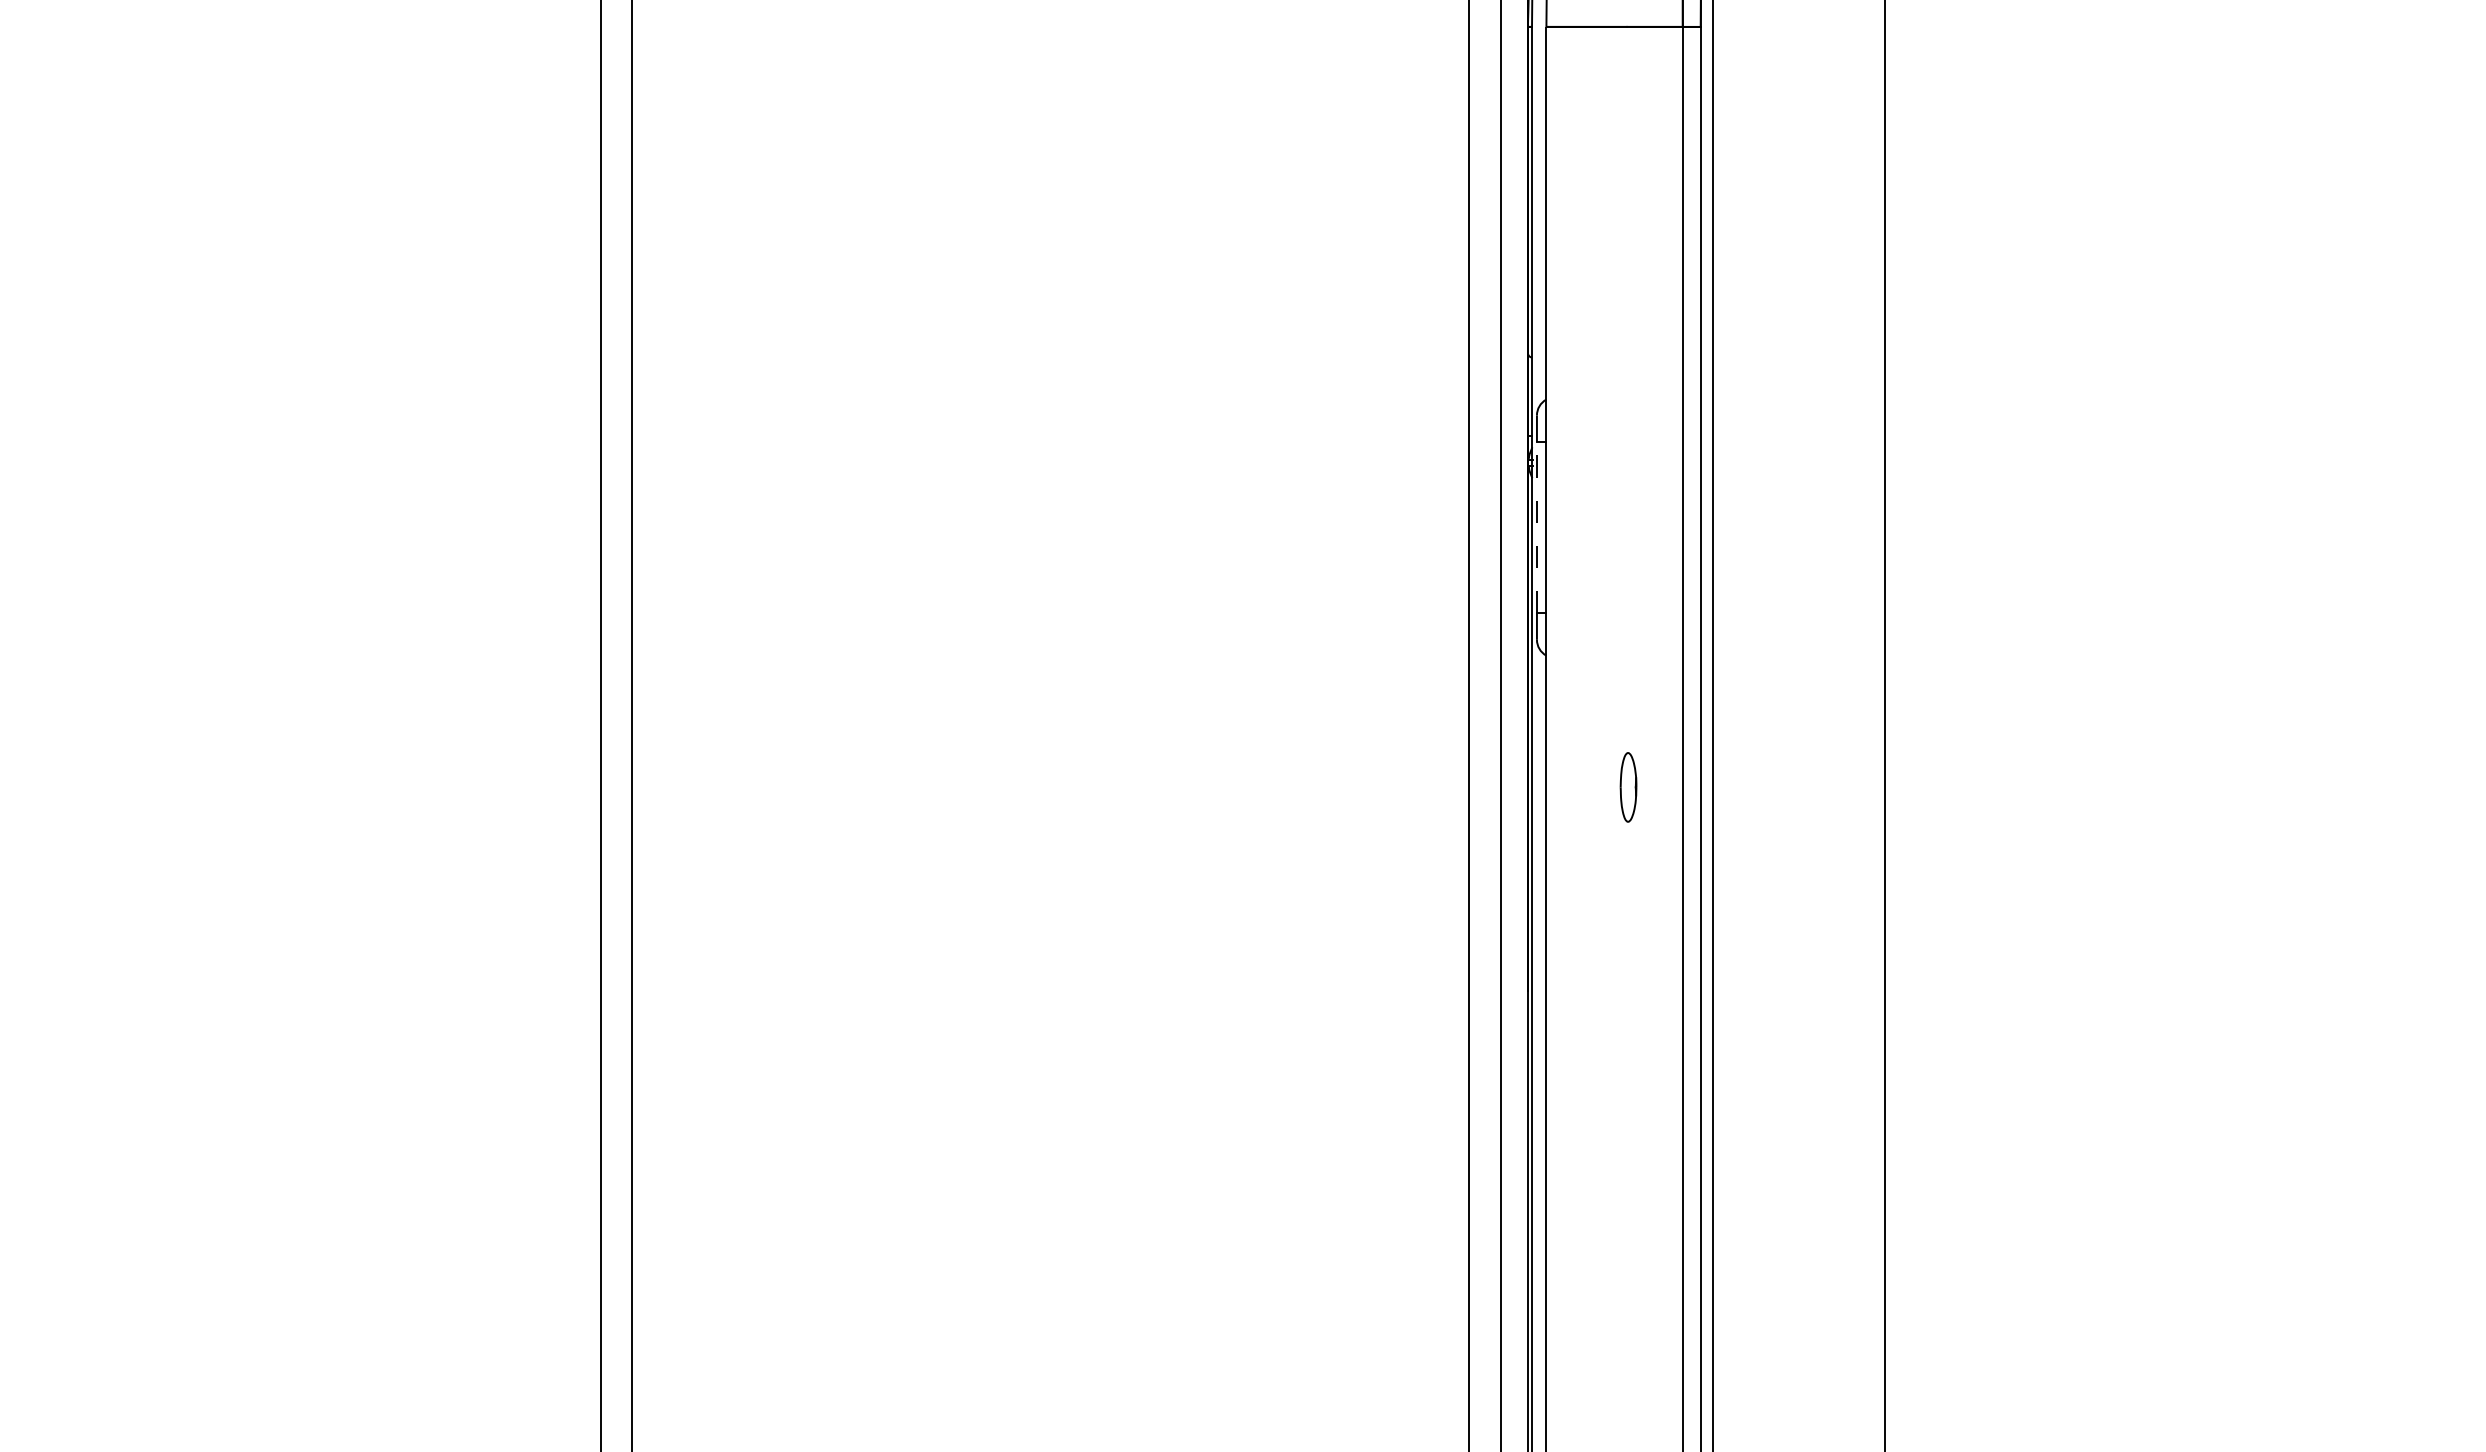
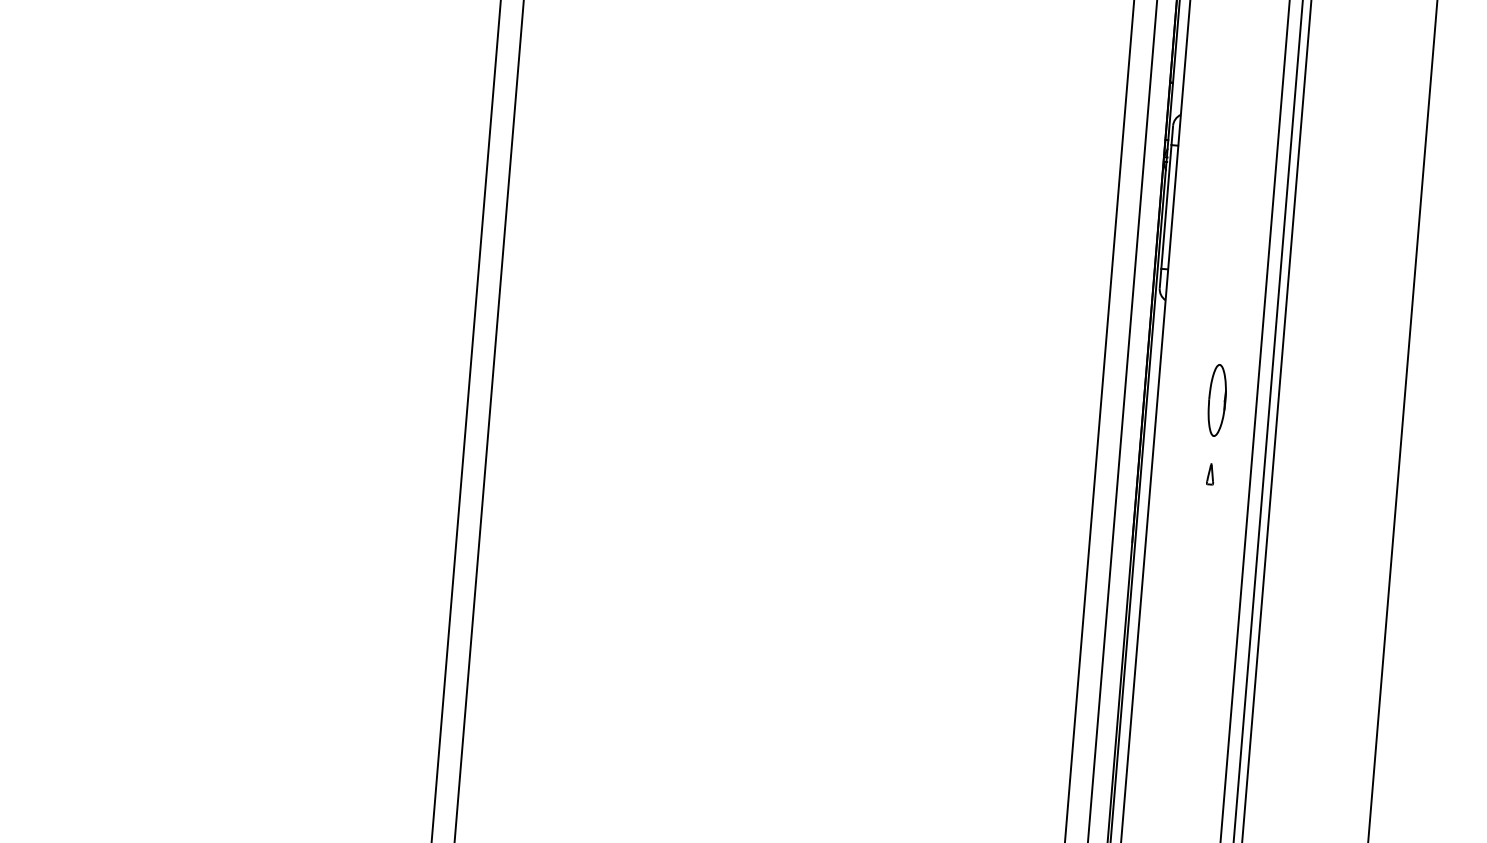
line: (1536, 527) -> (1166, 206), dashed -> solid
part: (1628, 787) -> (1217, 400), size x1.43
part: (1627, 889) -> (1210, 474), added

